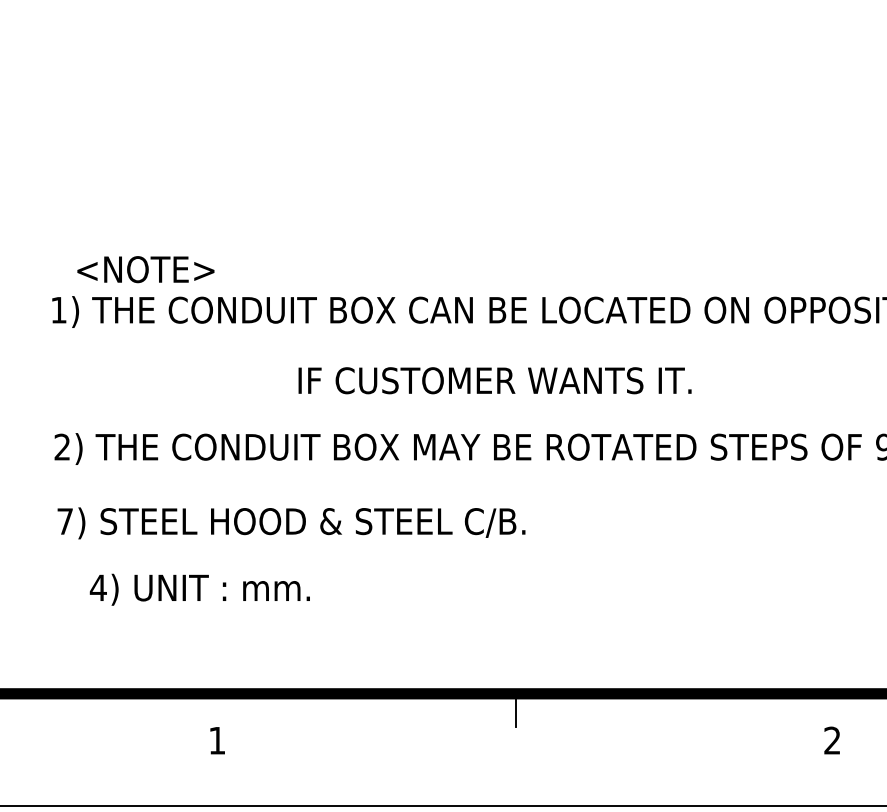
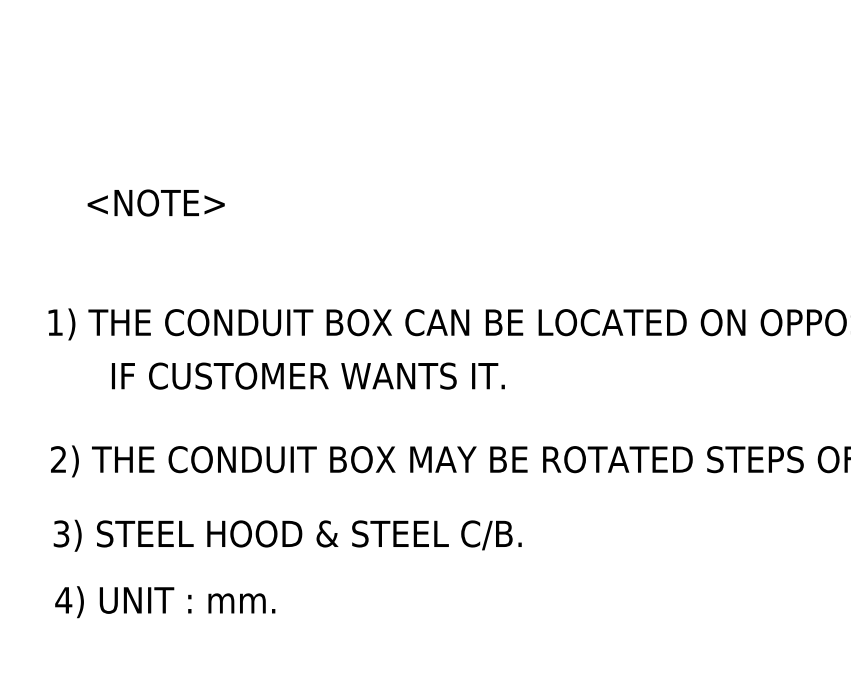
text: (145, 269) -> (155, 202), moved
text: (494, 380) -> (307, 375), moved
text: (64, 521) -> (60, 533), 7) -> 3)
text: (199, 589) -> (164, 601), moved

